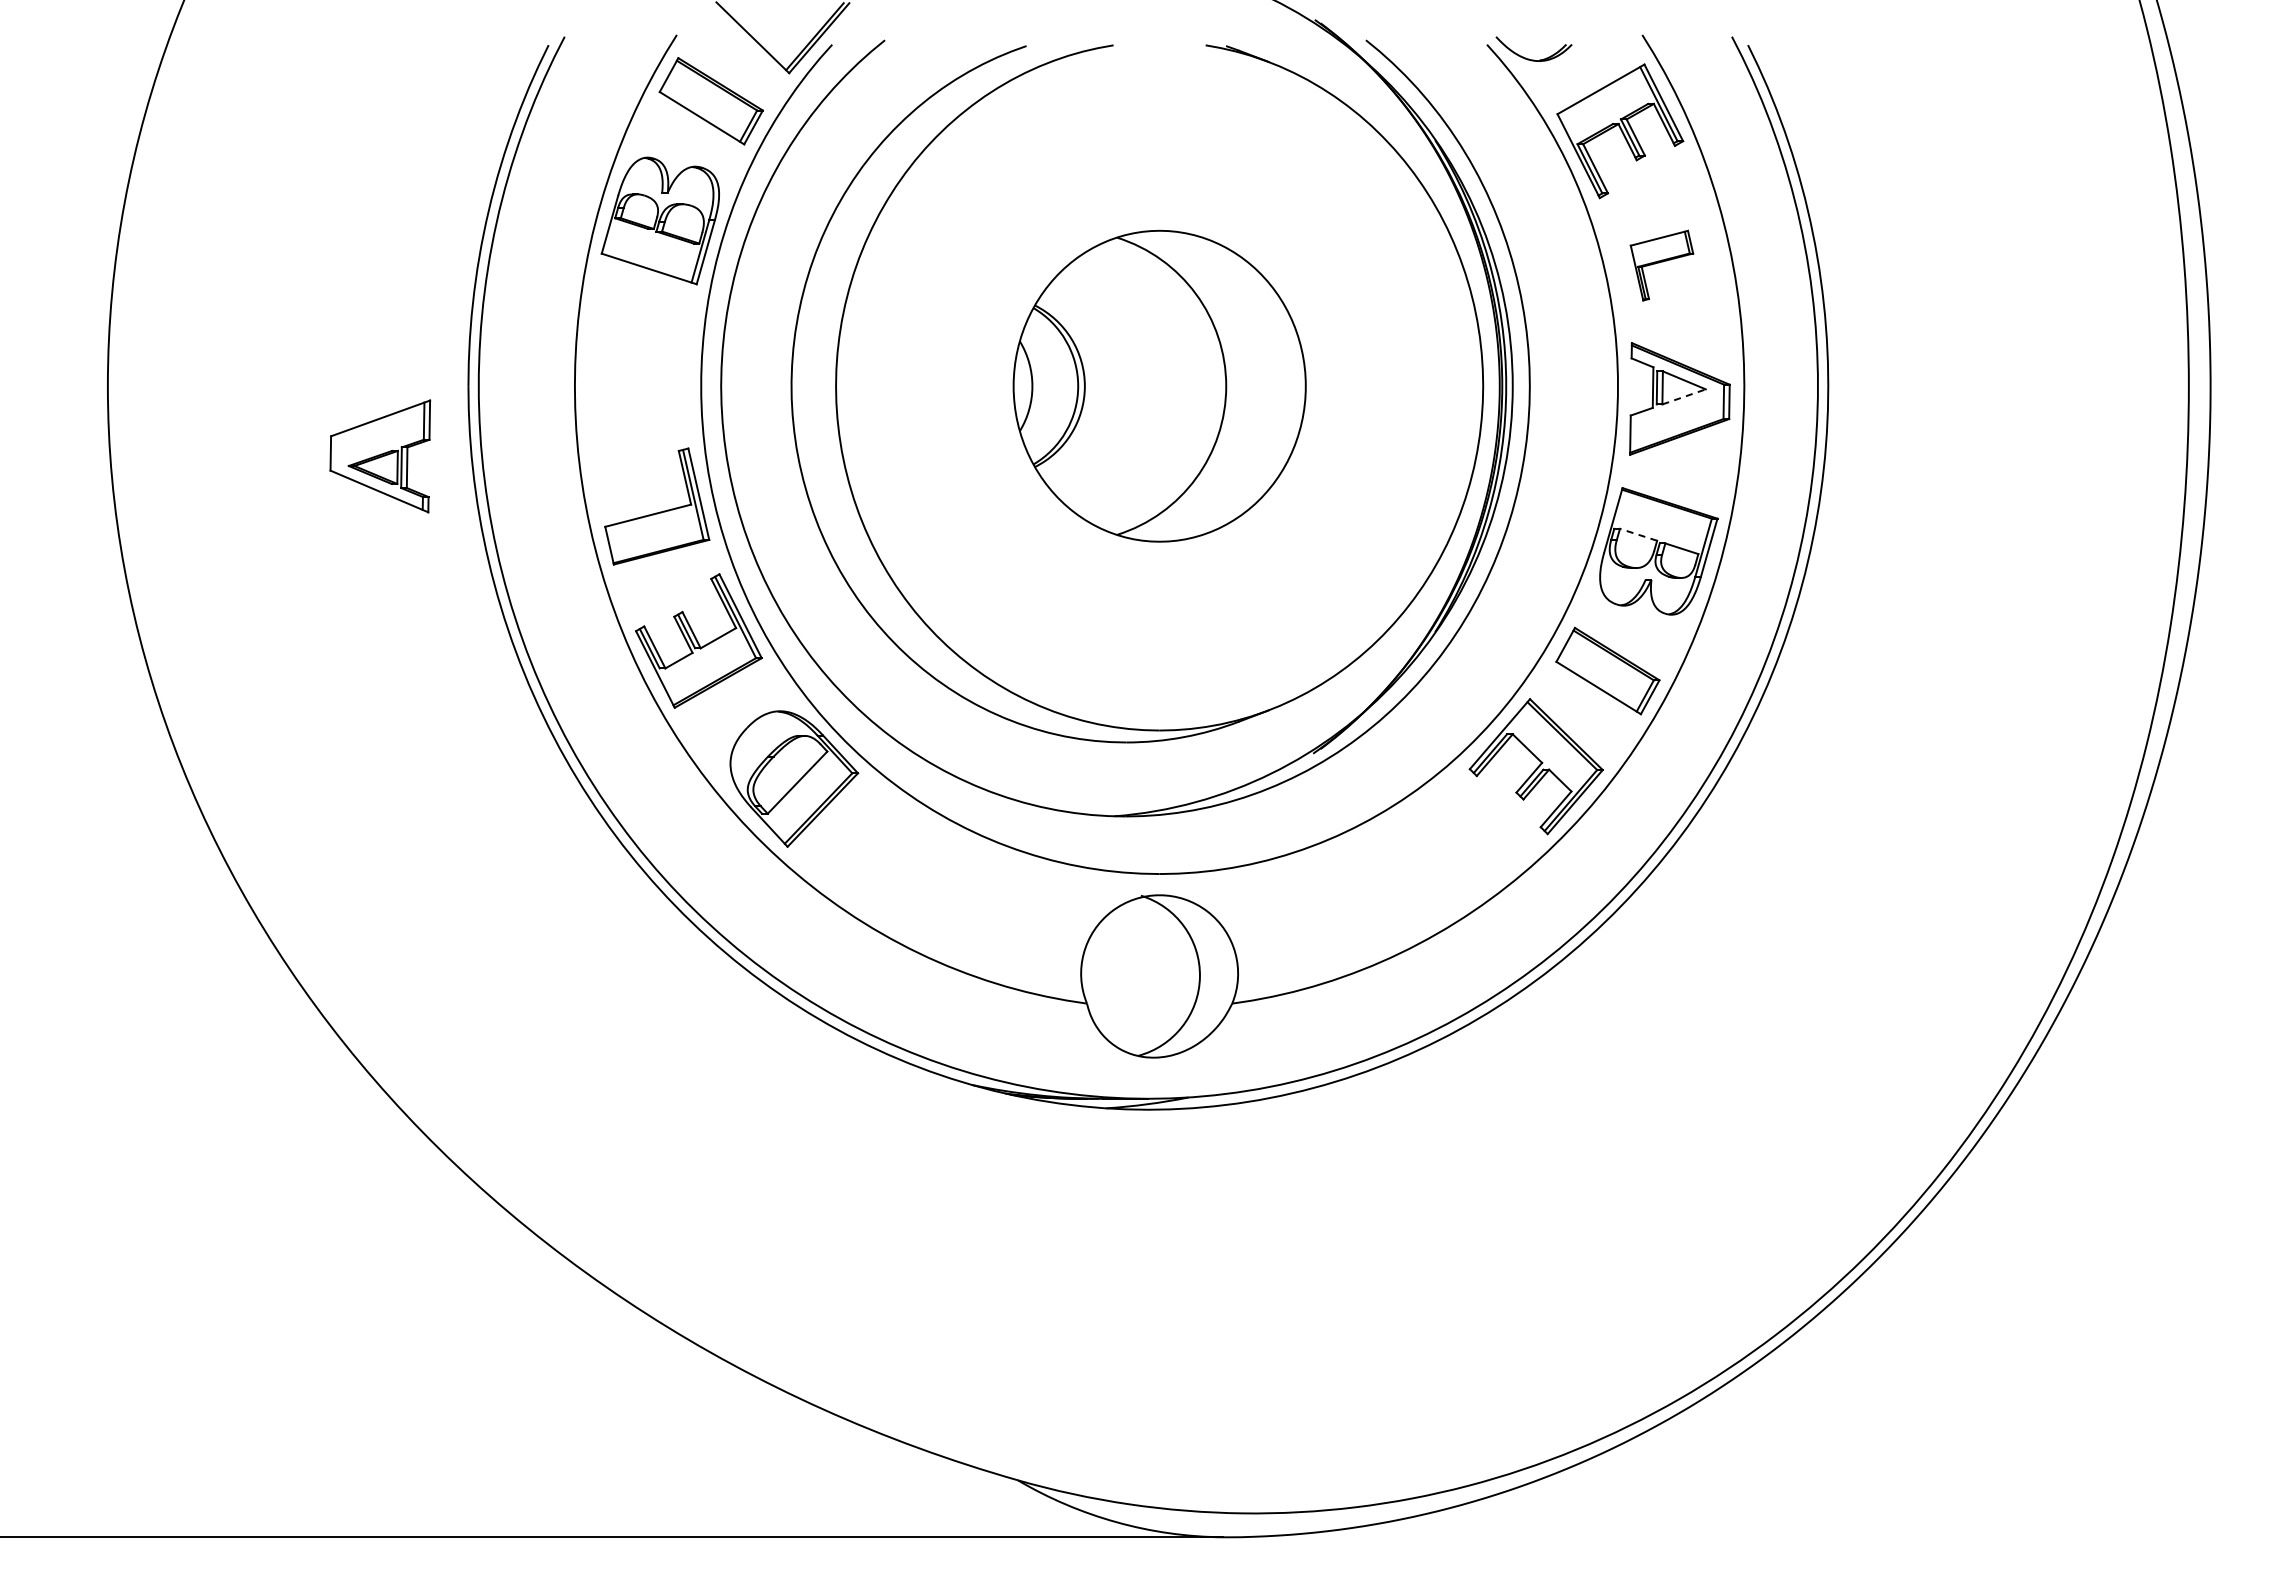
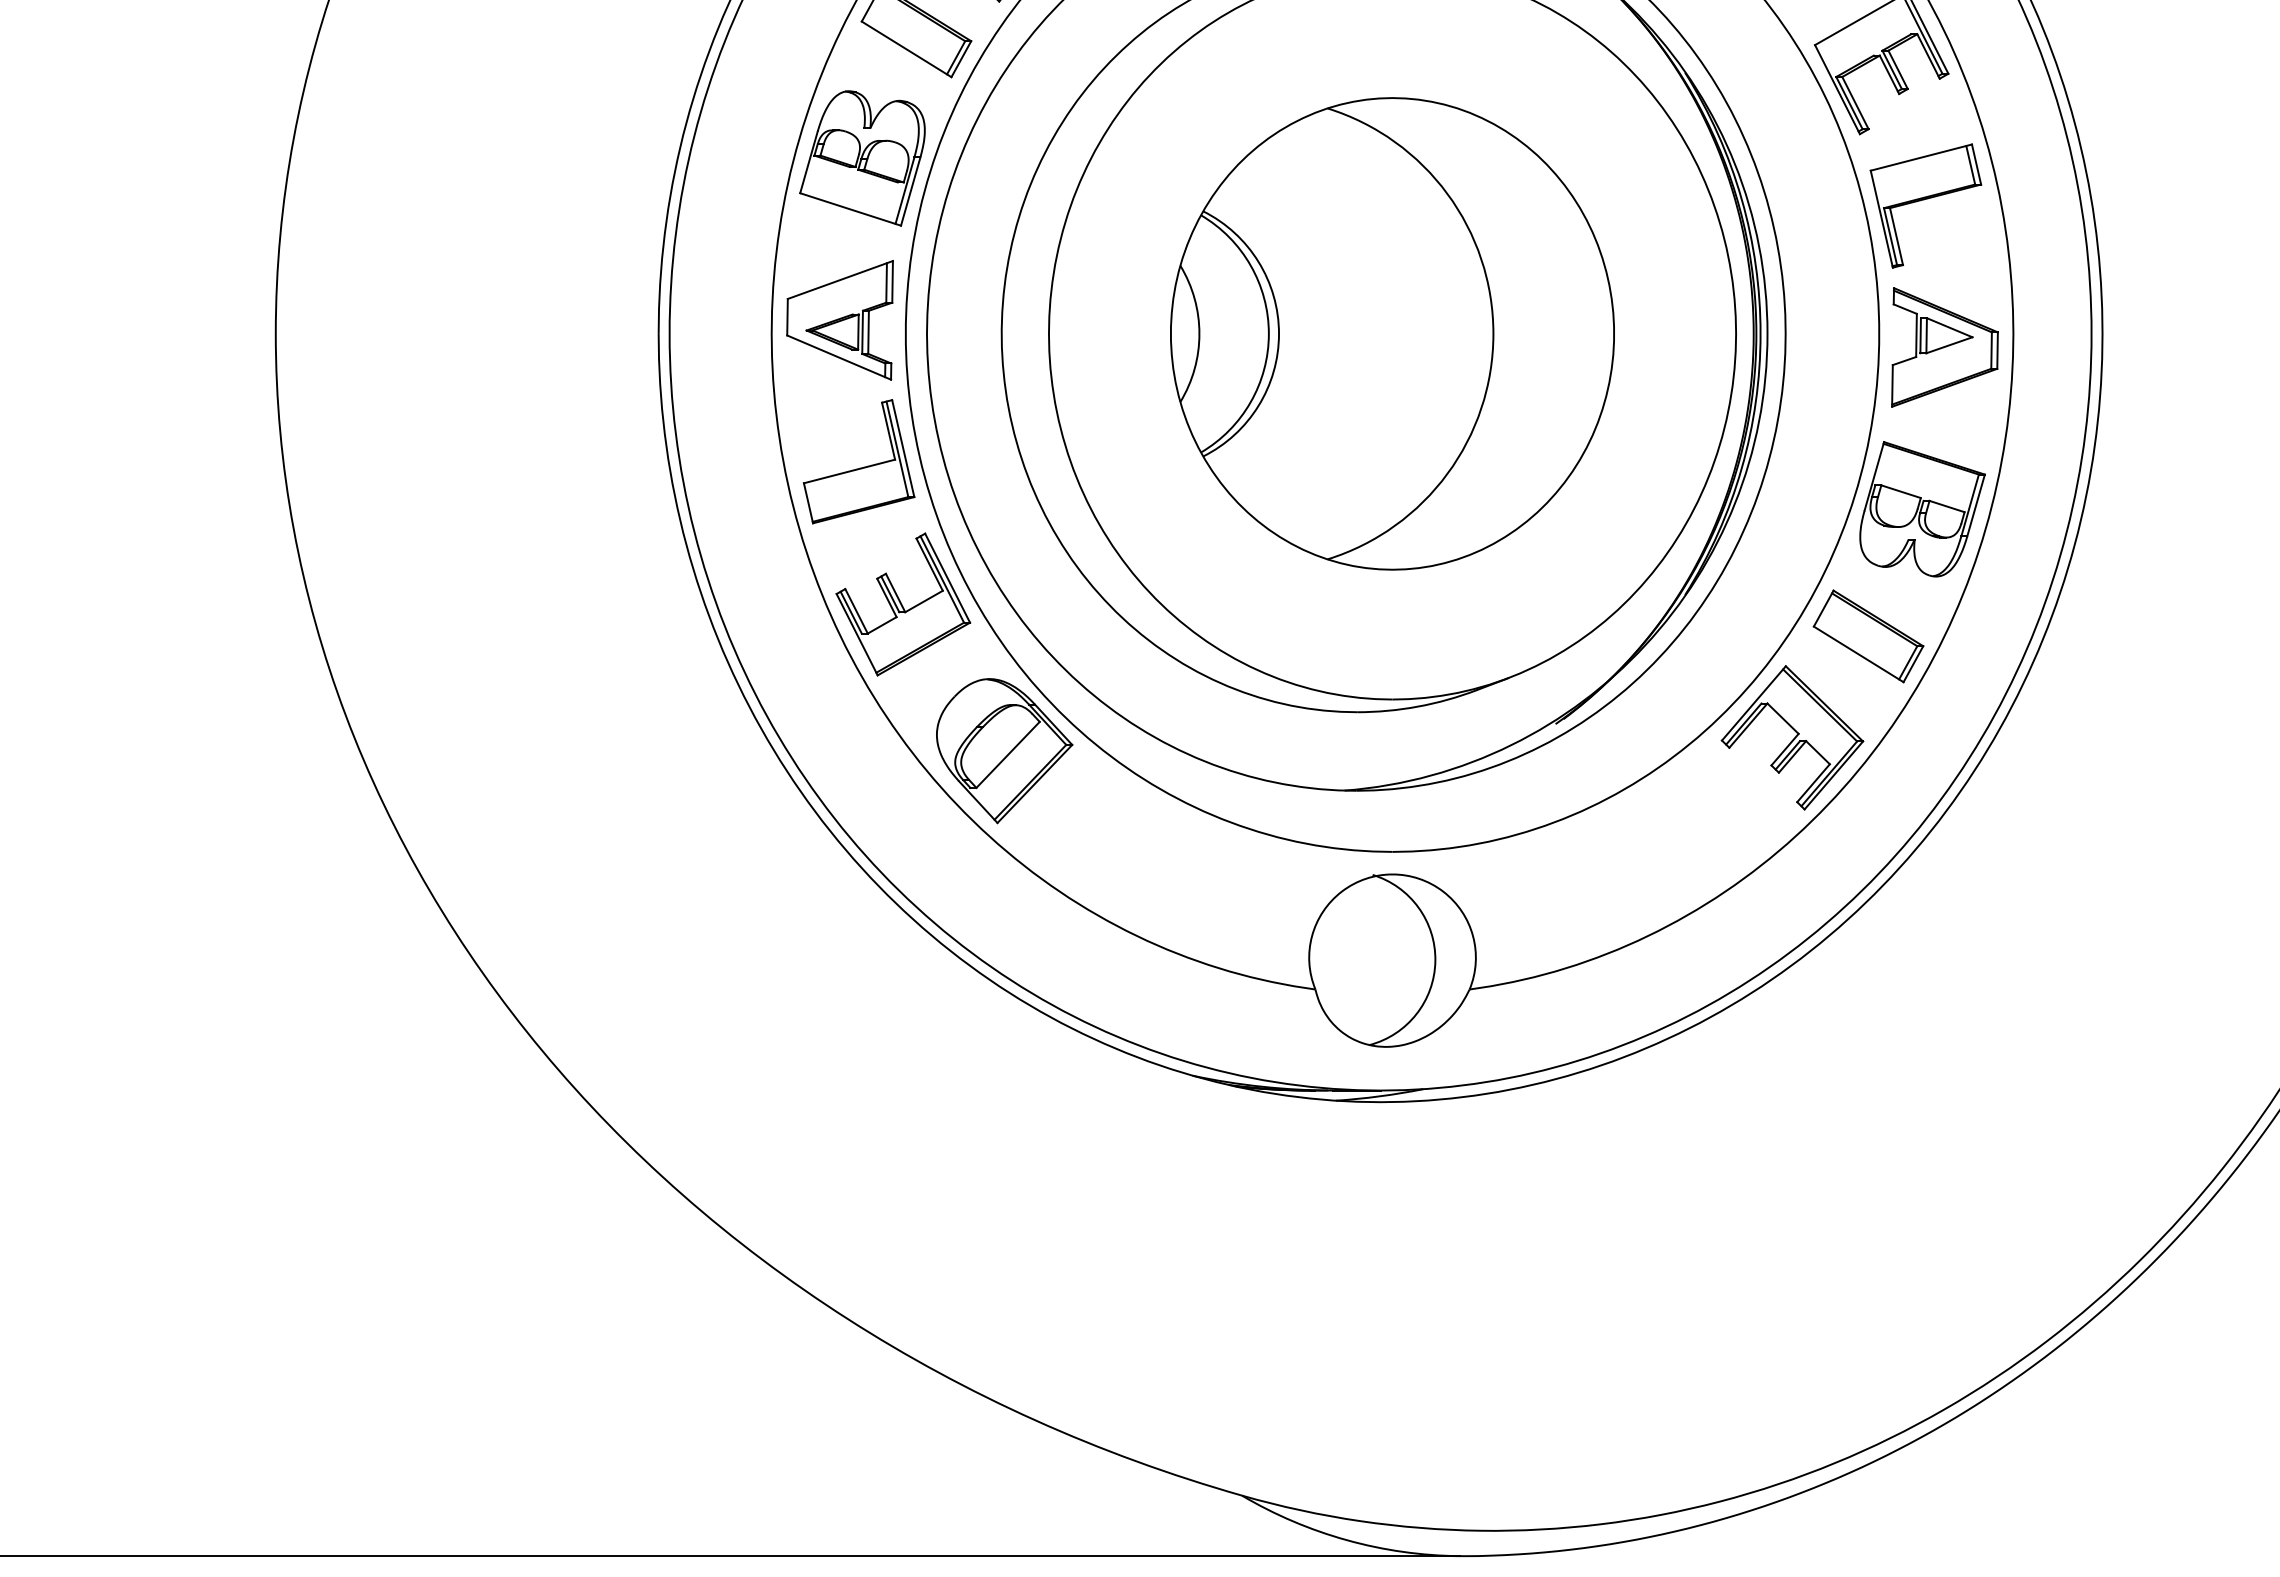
part: (1661, 265) -> (1925, 205), size x1.67
part: (1159, 386) -> (1392, 334), size x1.43
line: (1684, 396) -> (1949, 344), dashed -> solid
part: (380, 456) -> (840, 320), moved
line: (1638, 534) -> (1901, 491), dashed -> solid

